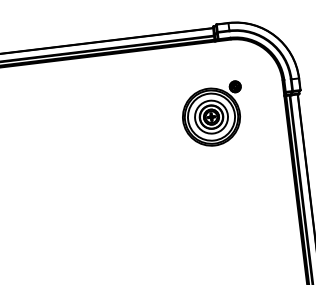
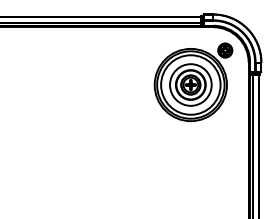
part: (213, 113) -> (193, 81), size x1.67

